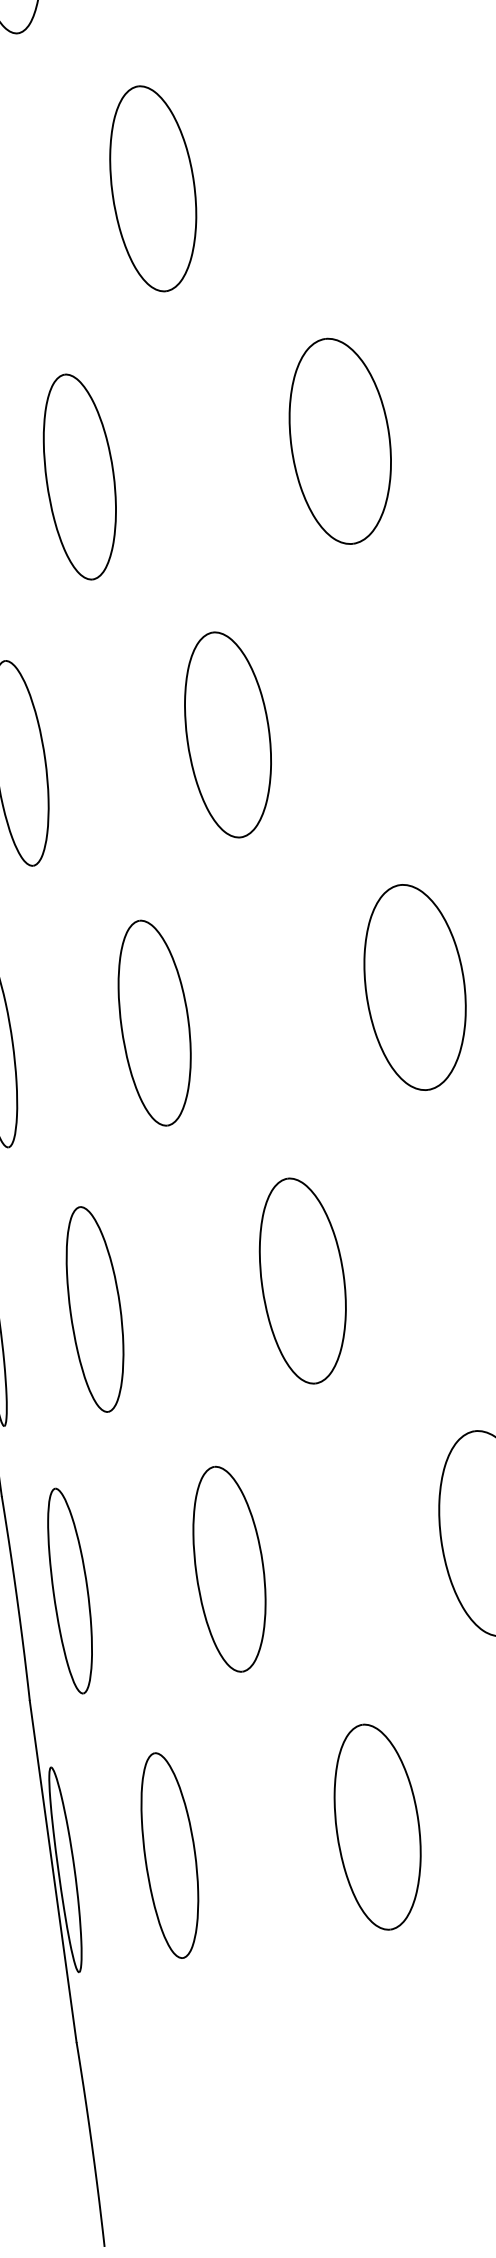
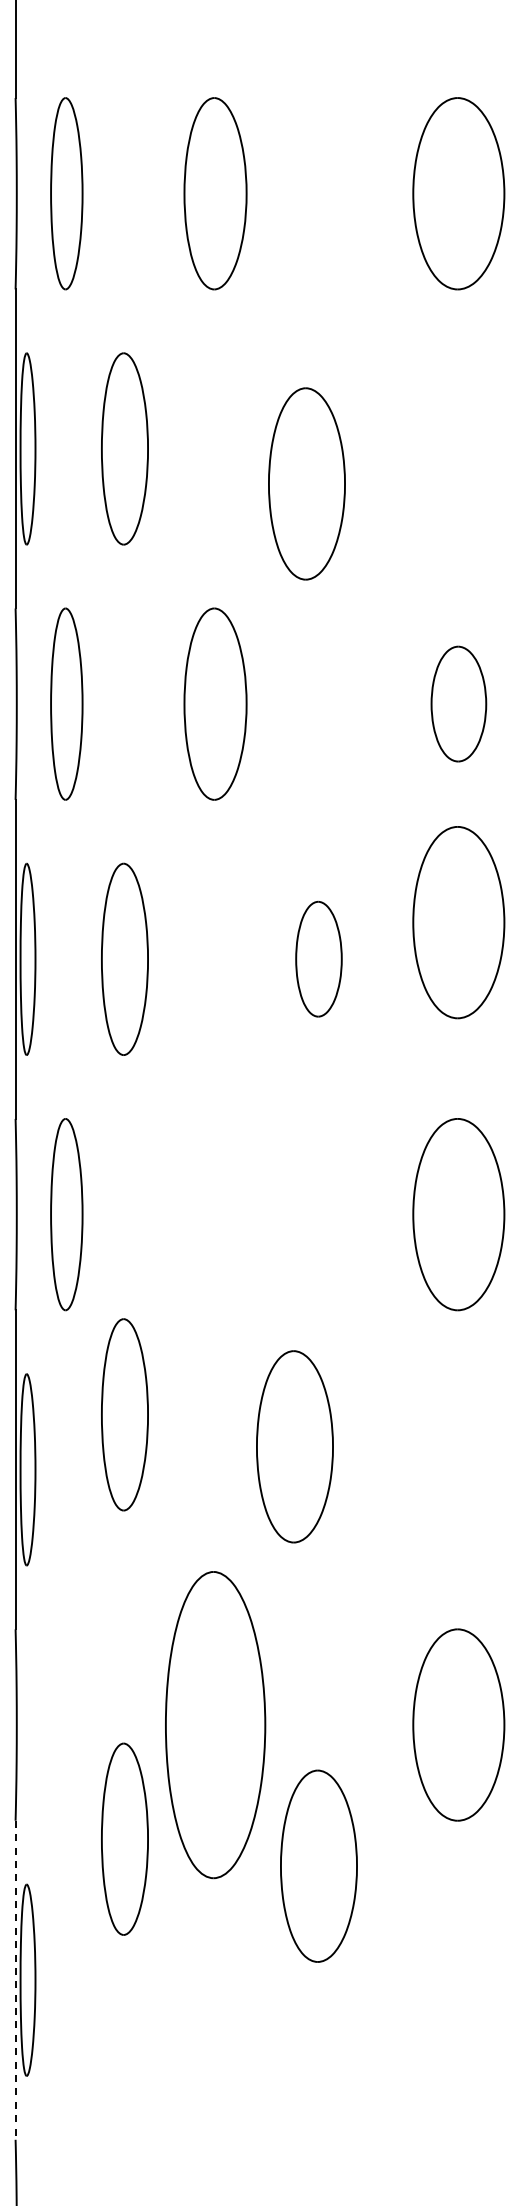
part: (152, 188) -> (306, 483), moved
part: (339, 440) -> (458, 703), size x0.6
part: (372, 674) -> (458, 922), added
part: (227, 733) -> (318, 958), size x0.6
part: (154, 1022) -> (215, 1214), removed
part: (302, 1280) -> (294, 1446), moved
part: (94, 1309) -> (124, 1414), moved
part: (229, 1568) -> (215, 1724), size x1.6
part: (70, 1590) -> (66, 1724), removed
part: (377, 1826) -> (318, 1865), moved
part: (169, 1854) -> (124, 1838), moved
line: (53, 1871) -> (15, 1980), solid -> dashed

